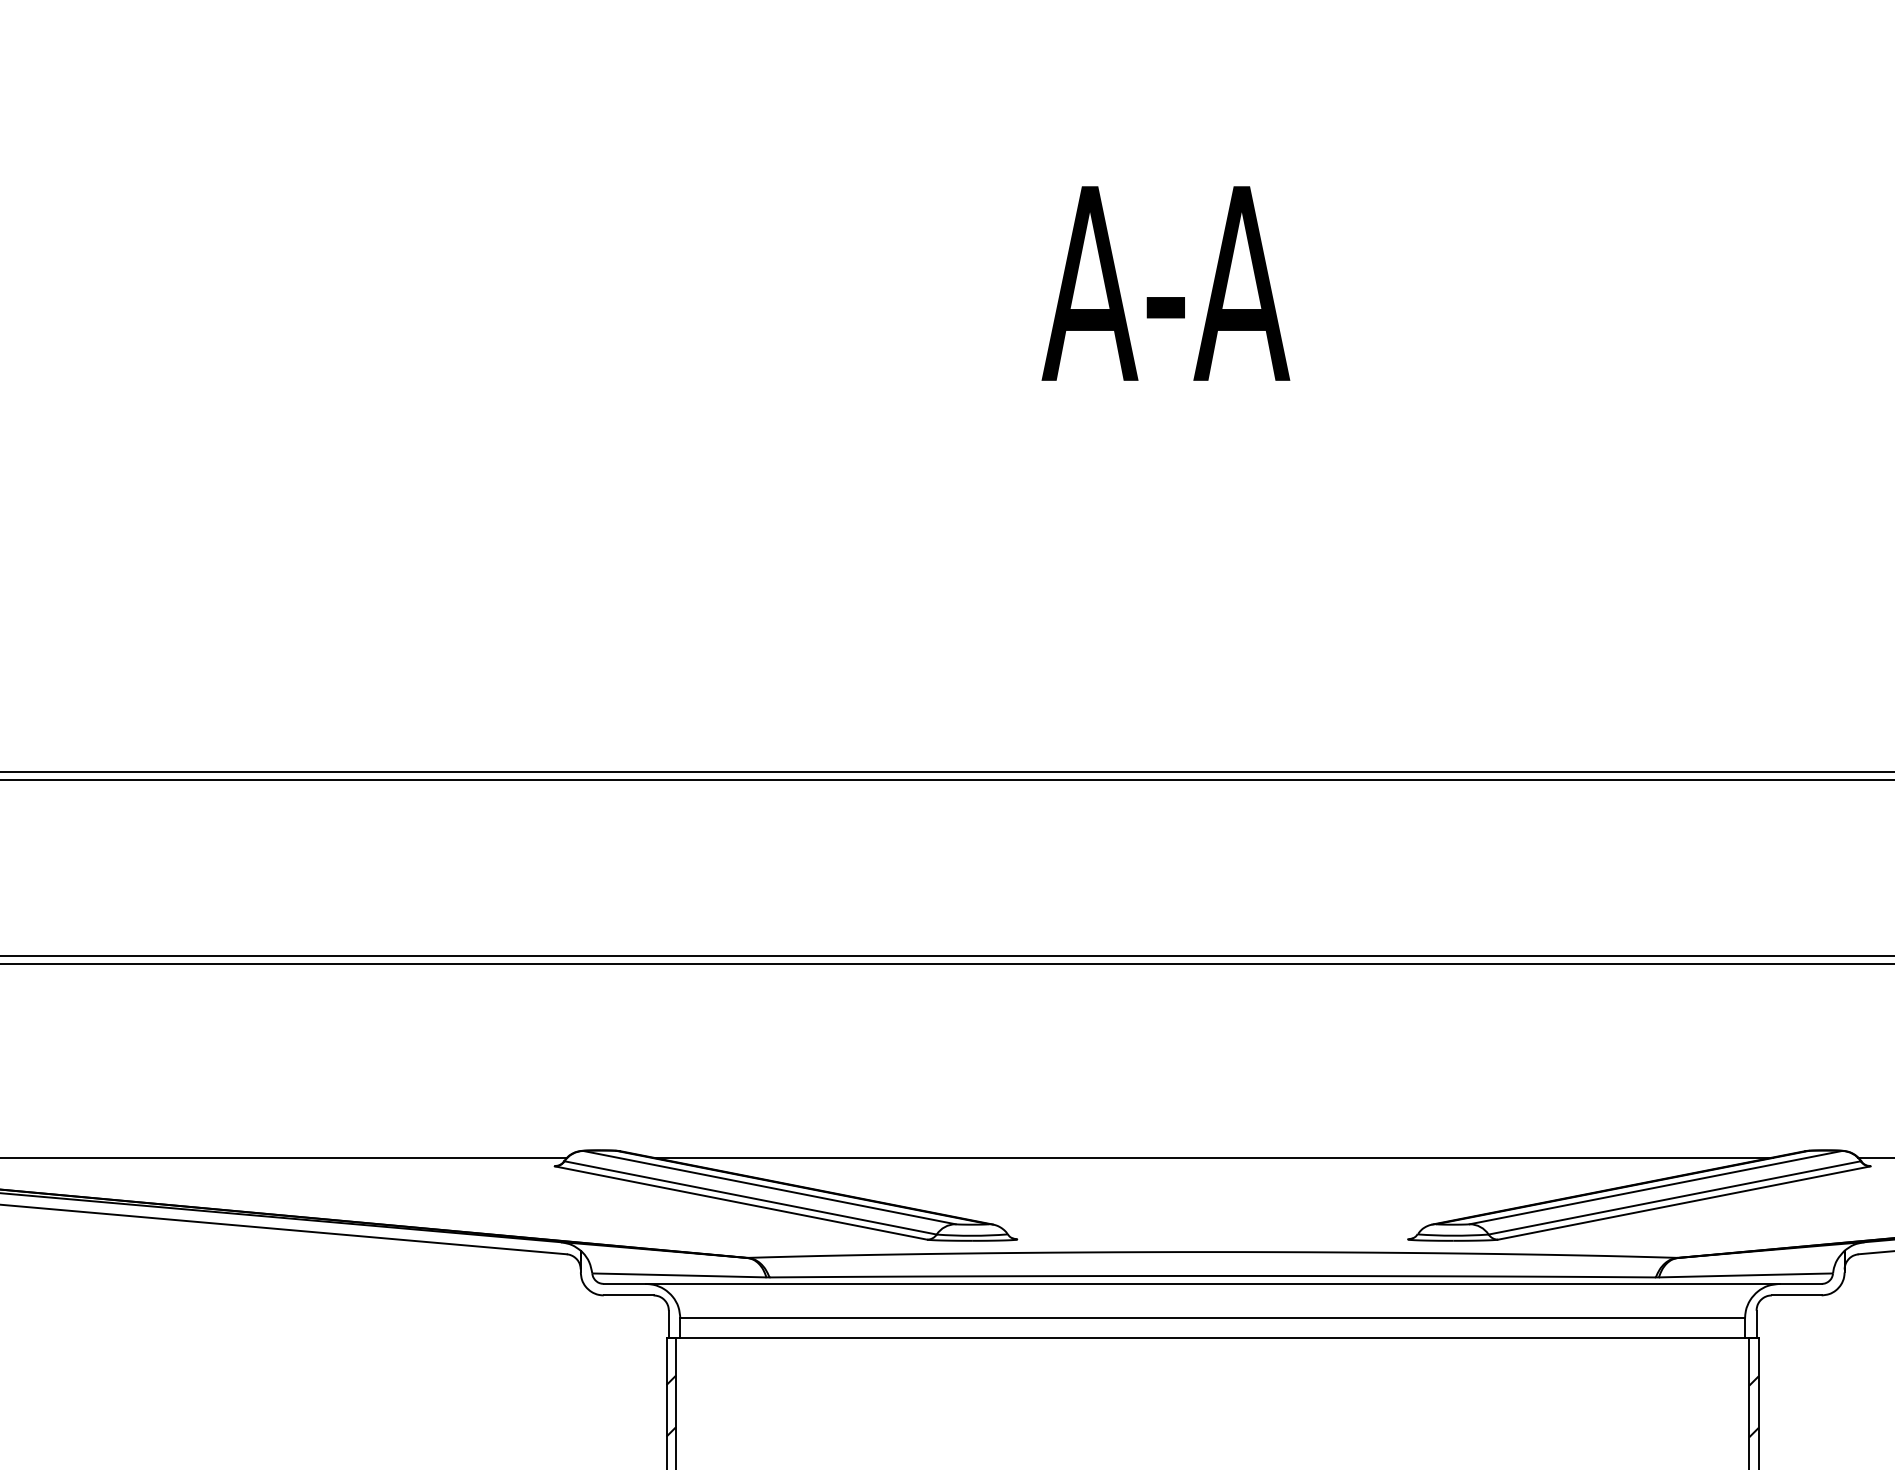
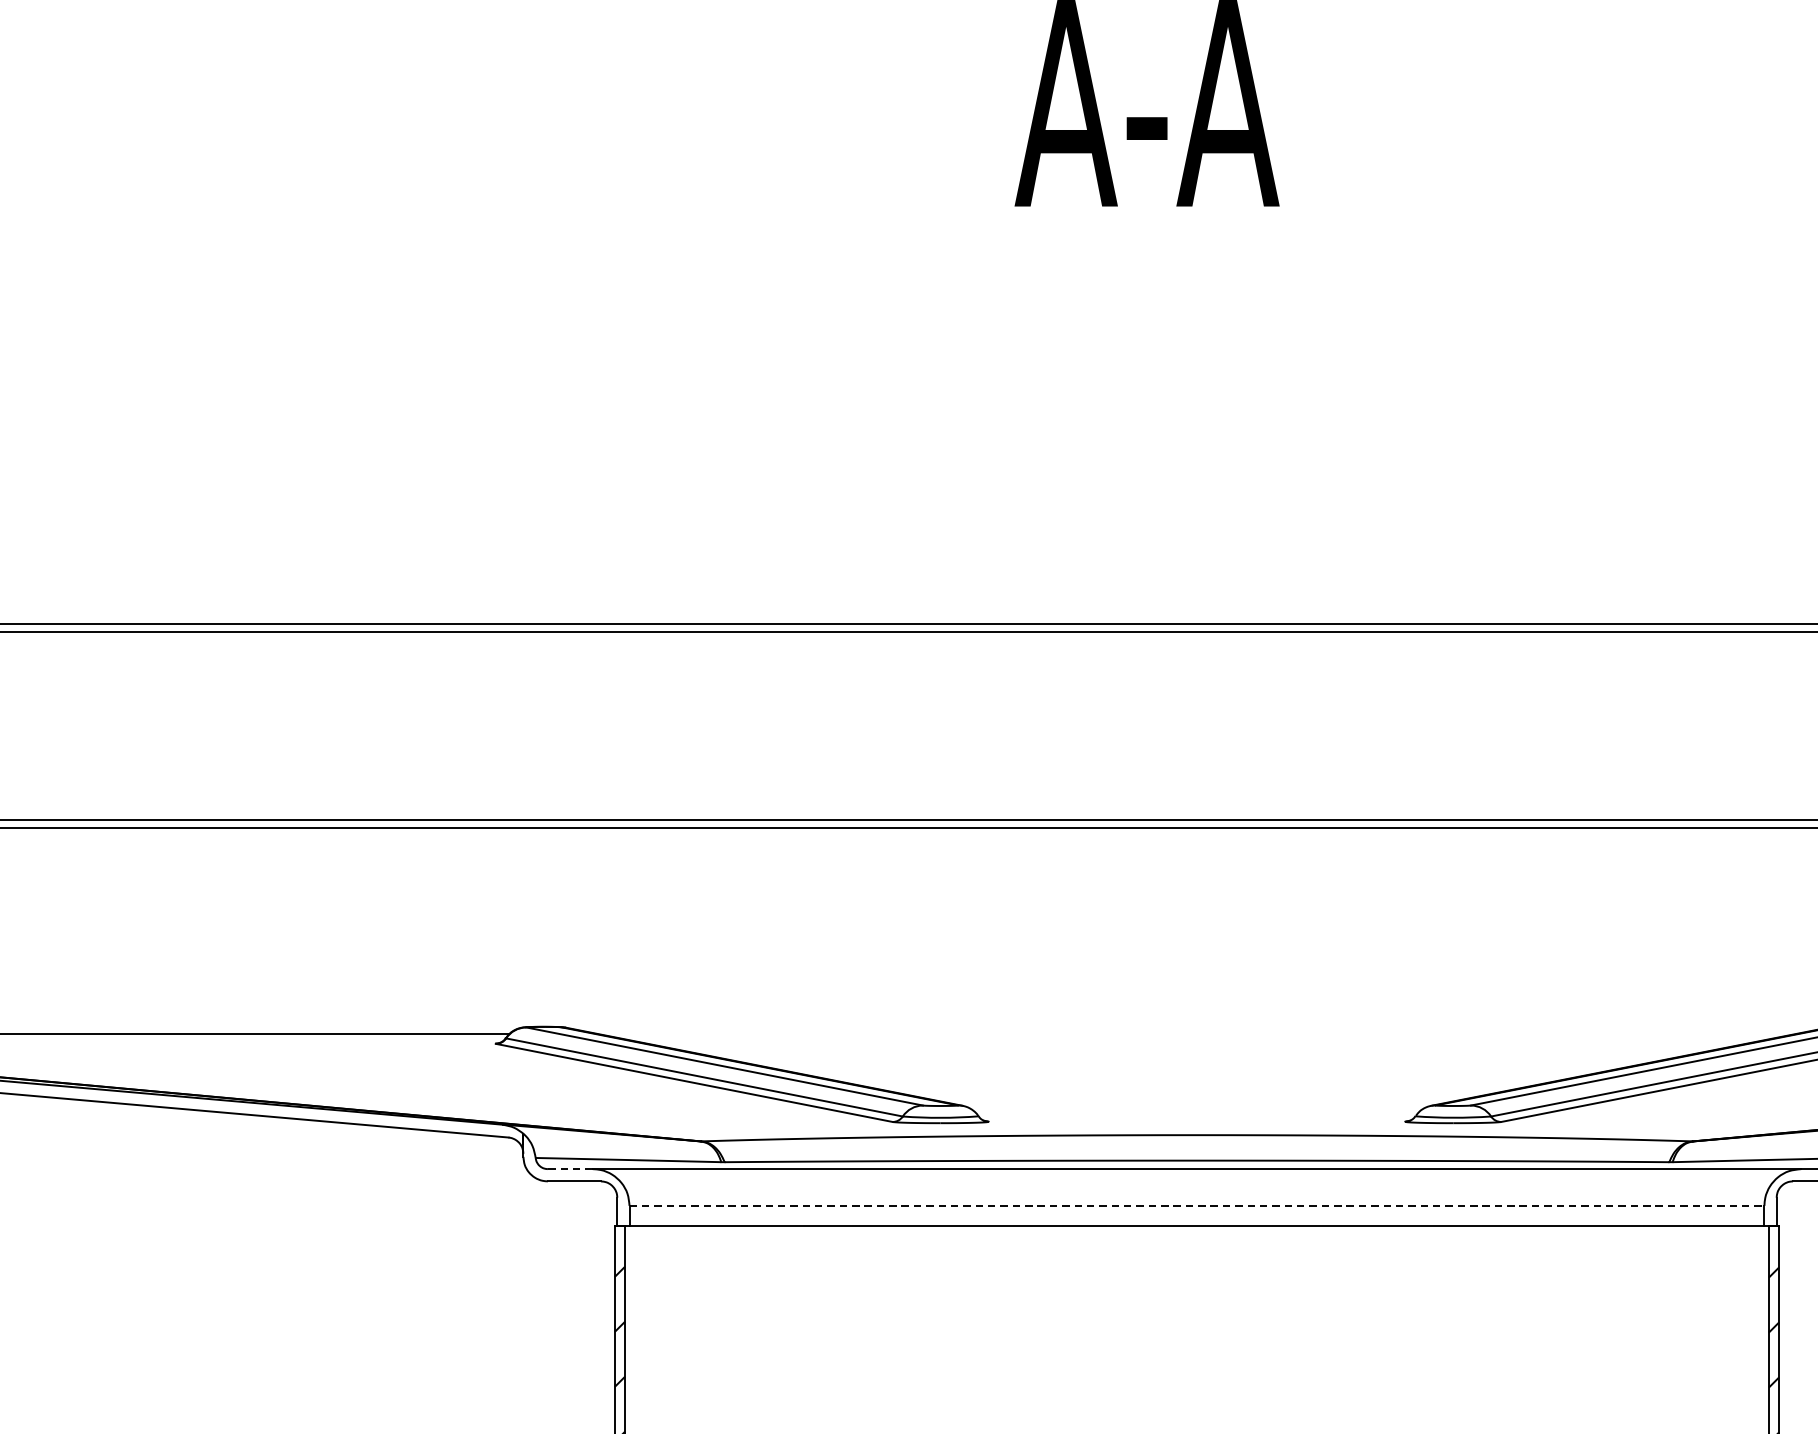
line: (1212, 1157) -> (1196, 1034), removed
line: (624, 1283) -> (570, 1168), solid -> dashed
line: (1213, 1318) -> (1197, 1205), solid -> dashed

